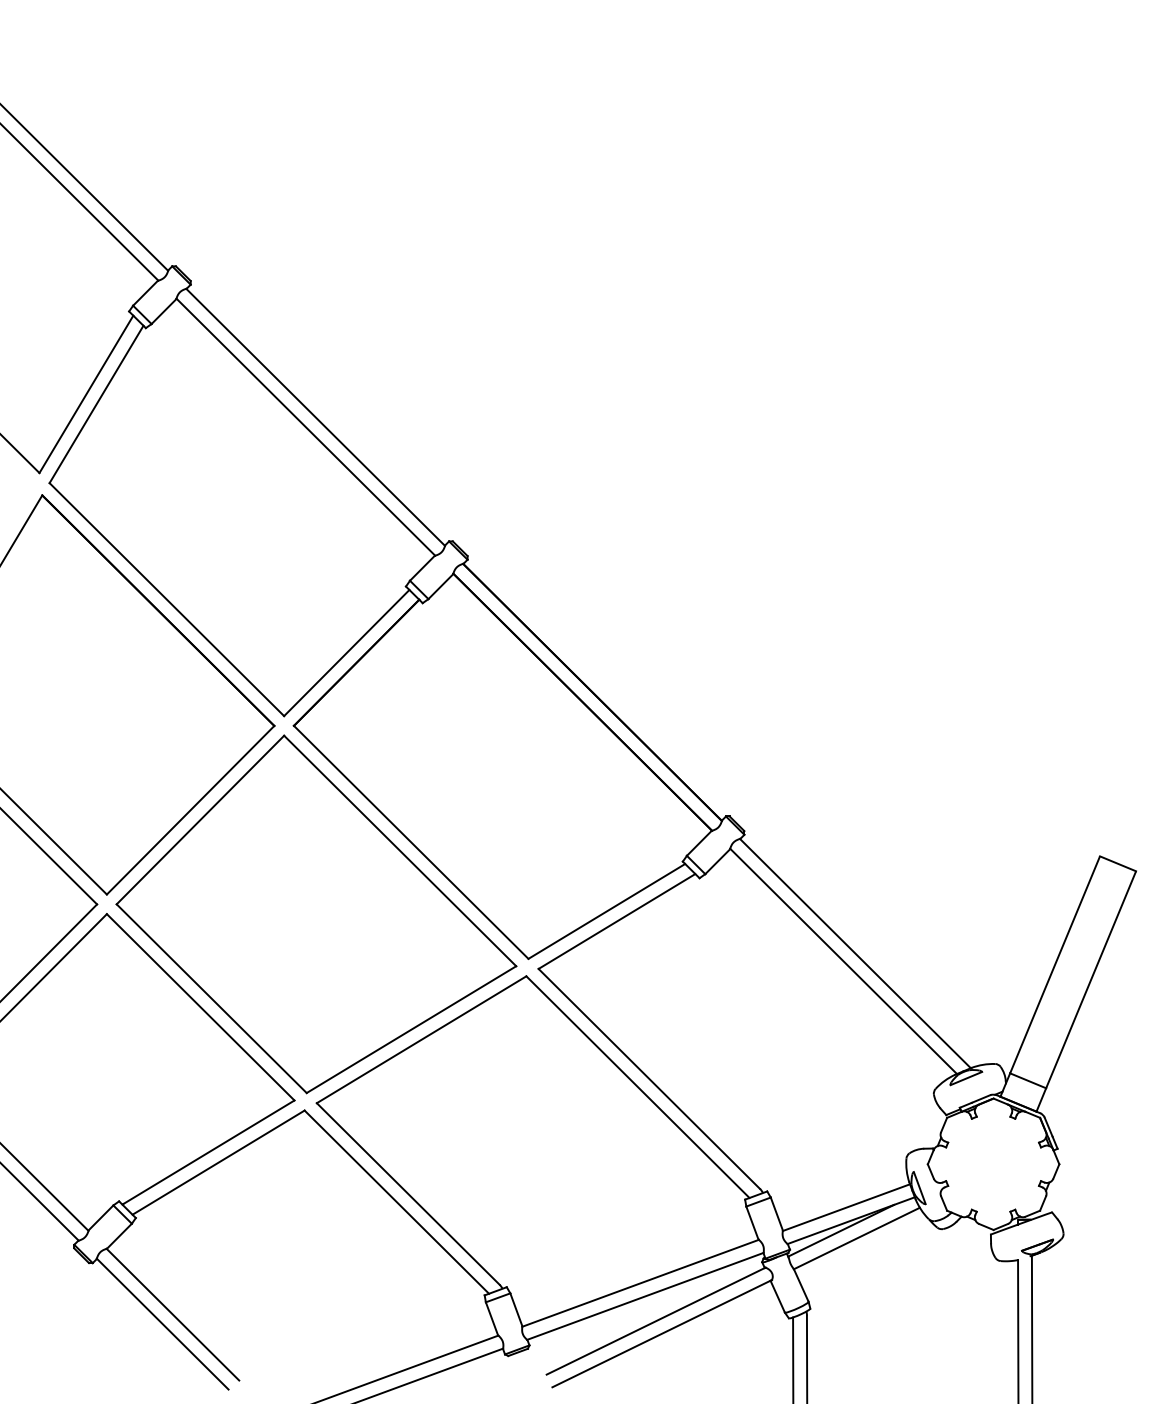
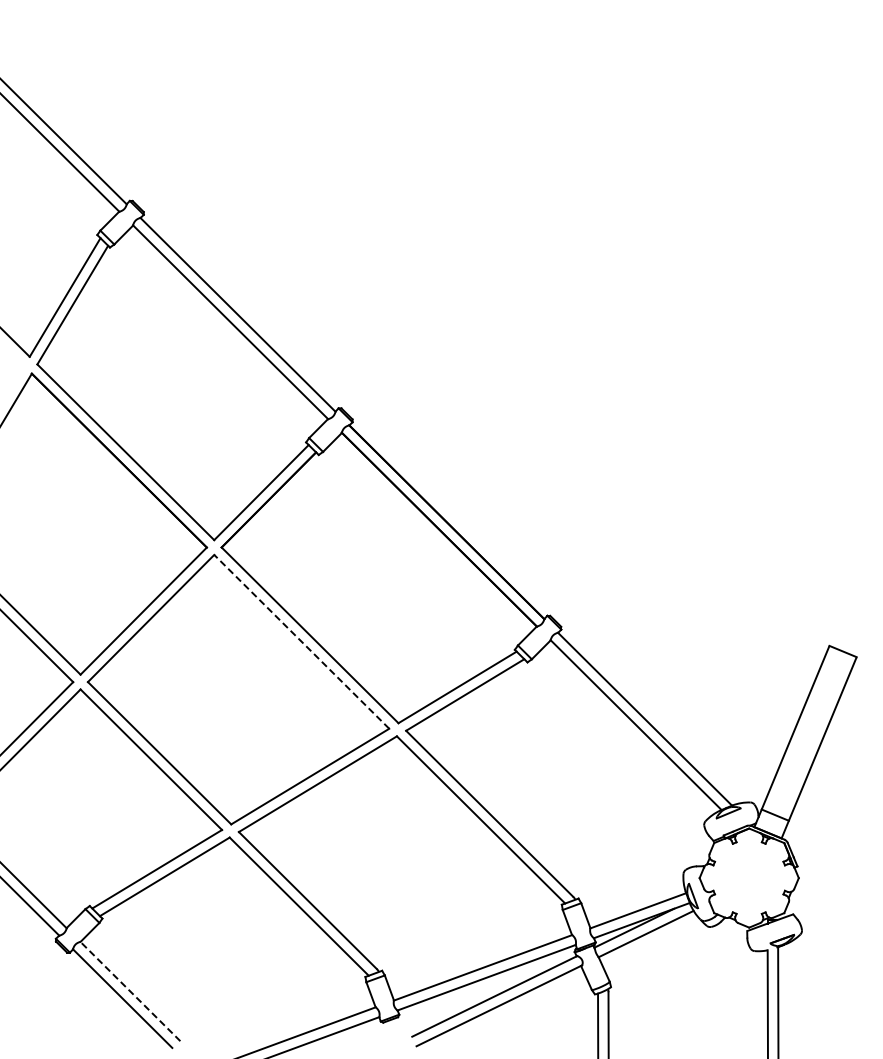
line: (399, 850) -> (301, 641), solid -> dashed
line: (173, 1314) -> (130, 991), solid -> dashed

